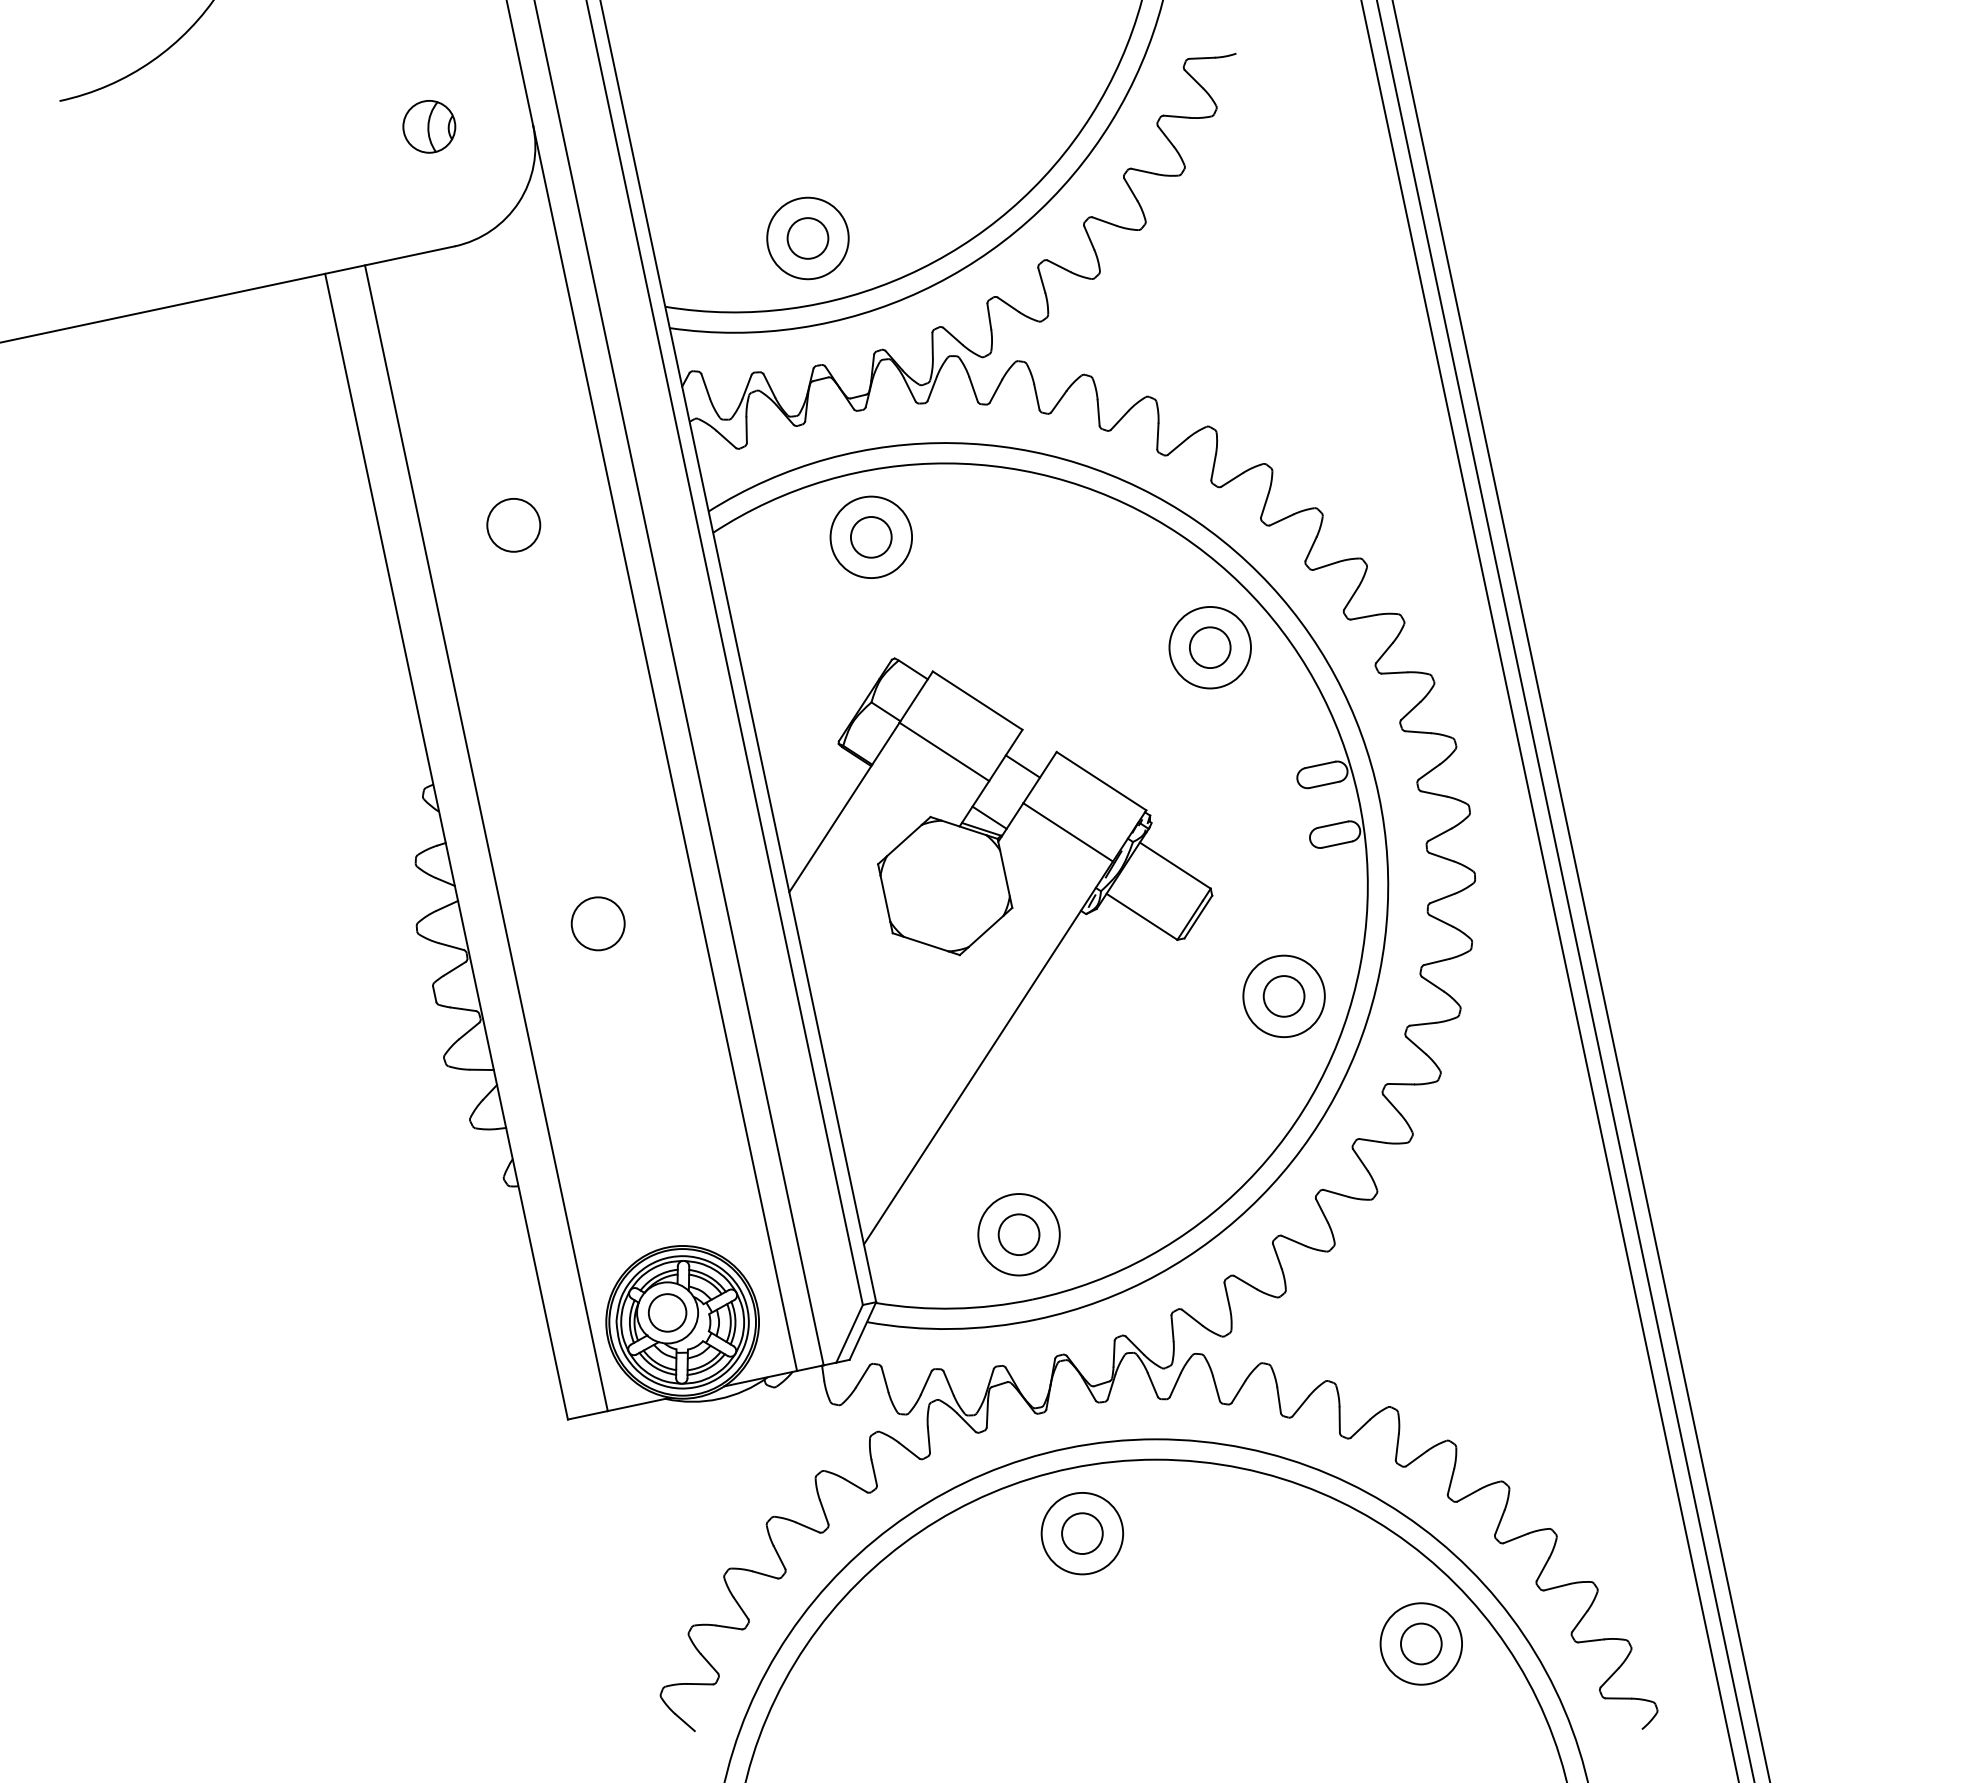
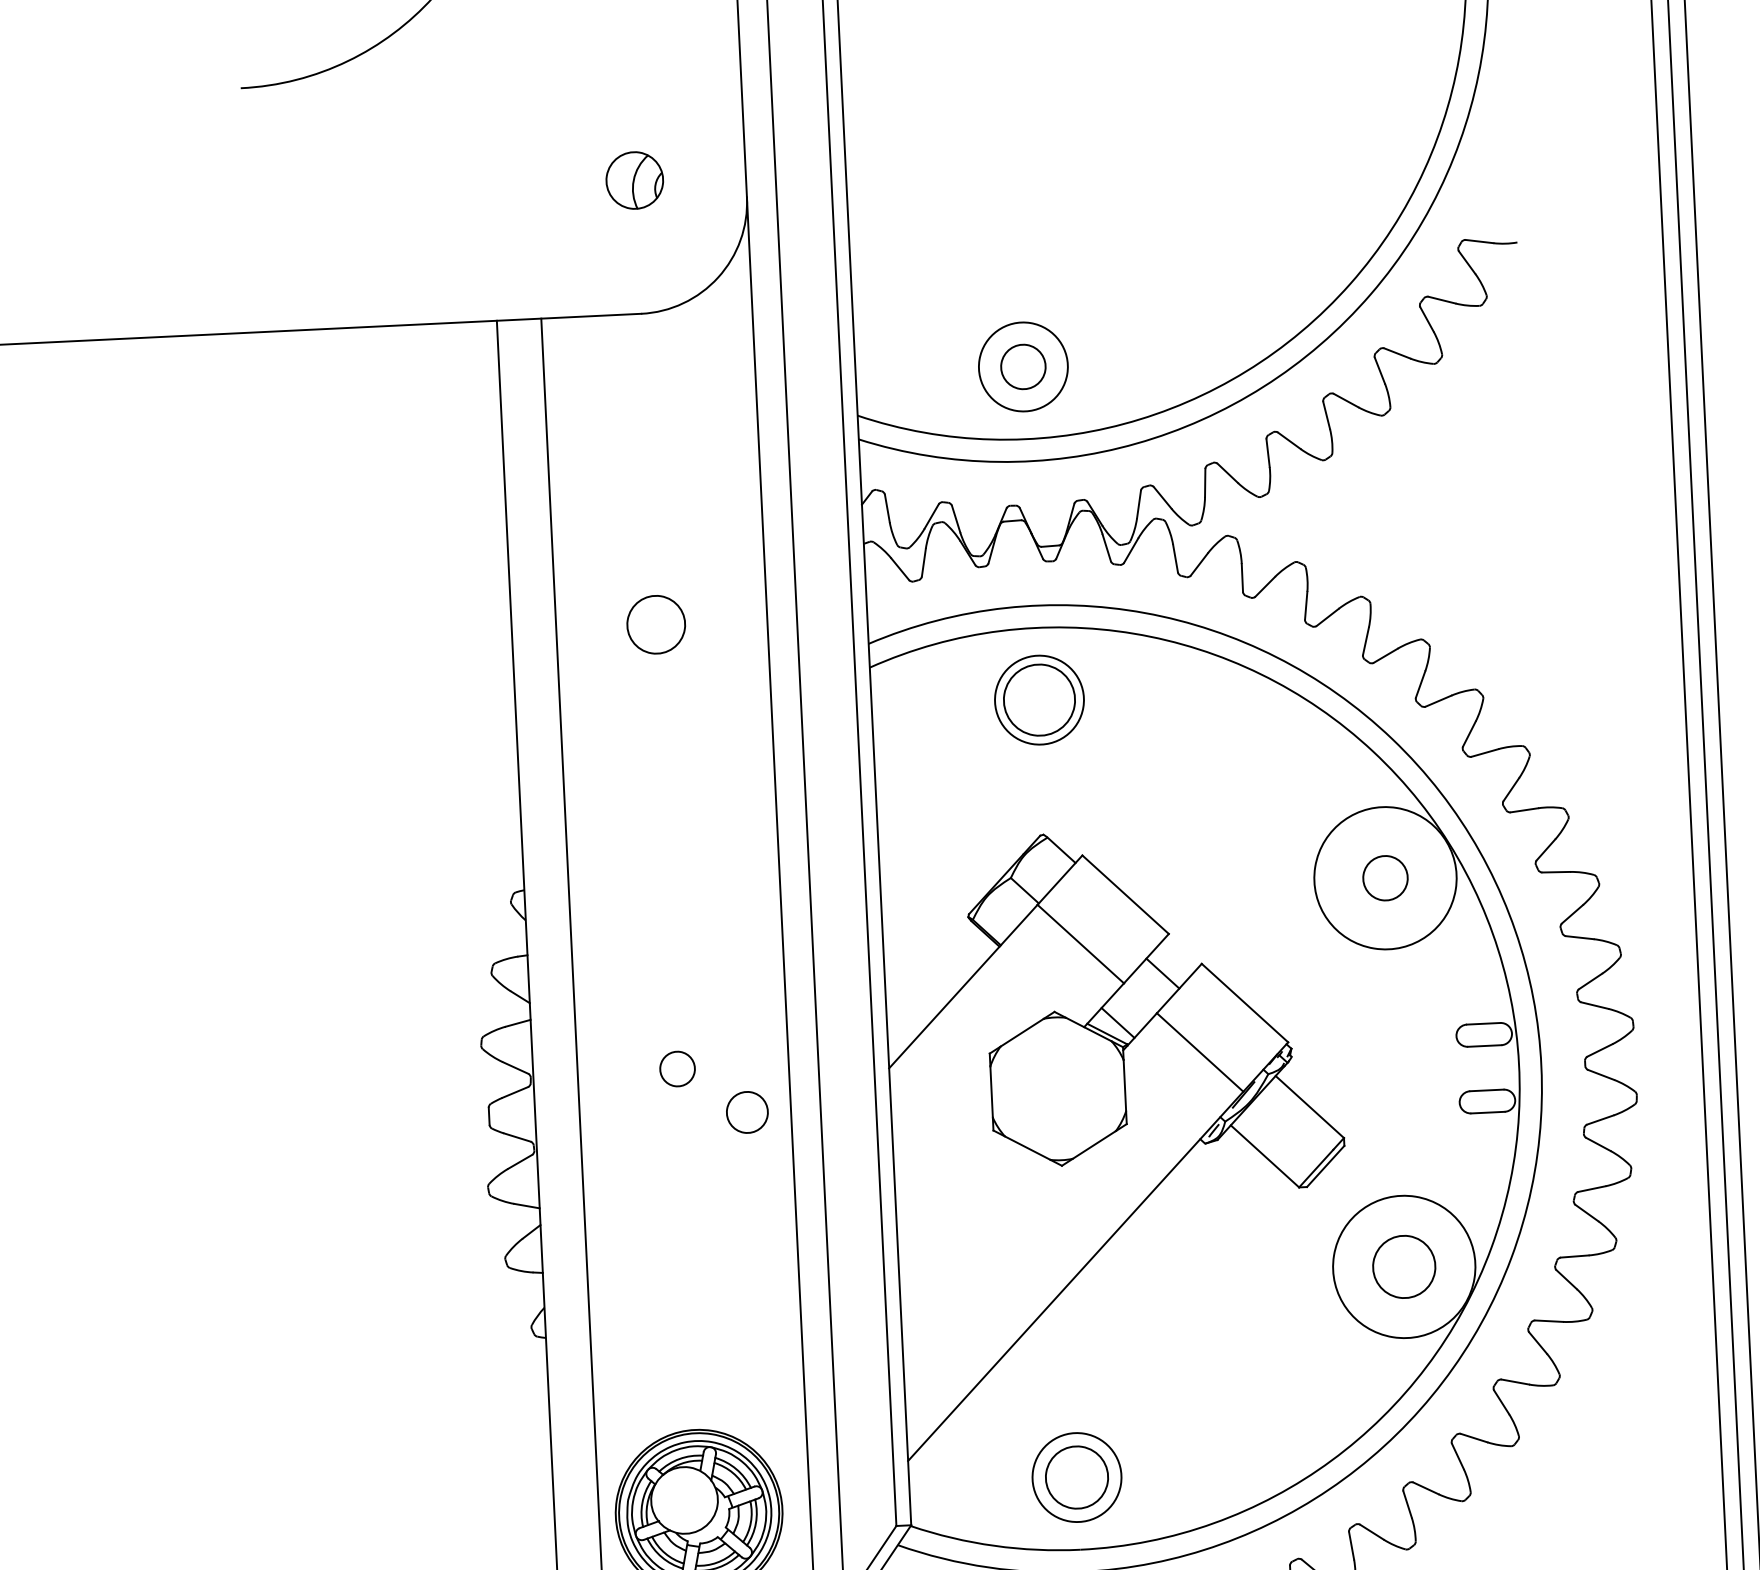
circle: (870, 537) -> (1038, 700), size x1.6
circle: (1209, 647) -> (1384, 877), size x1.6
circle: (597, 923) -> (676, 1068), size x0.6
circle: (1283, 996) -> (1403, 1266), size x1.4
circle: (1283, 996) -> (1403, 1266), size x1.6
circle: (1018, 1234) -> (1076, 1477), size x1.4
circle: (667, 1312) -> (747, 1111), moved

